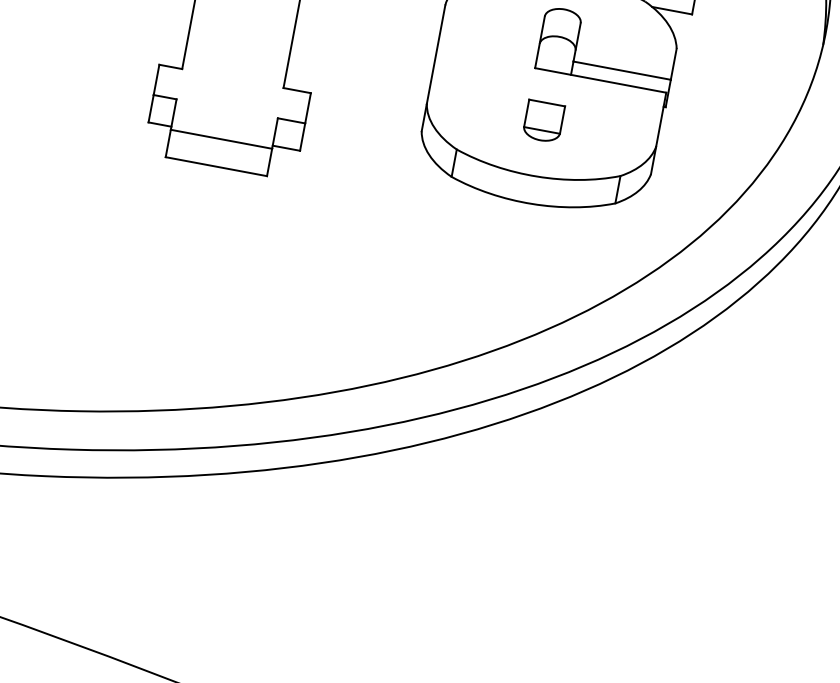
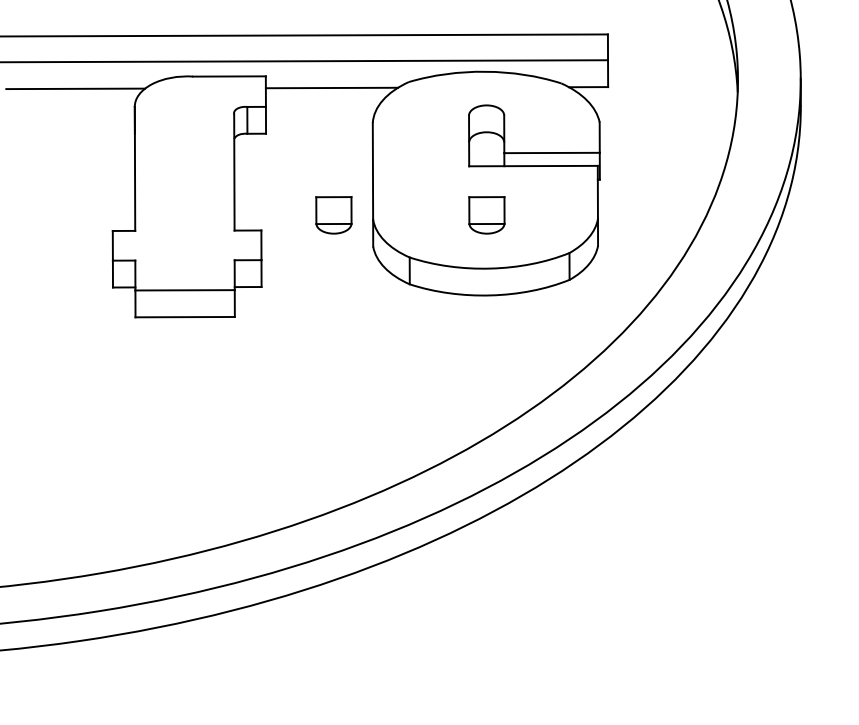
part: (387, 91) -> (333, 215), added

